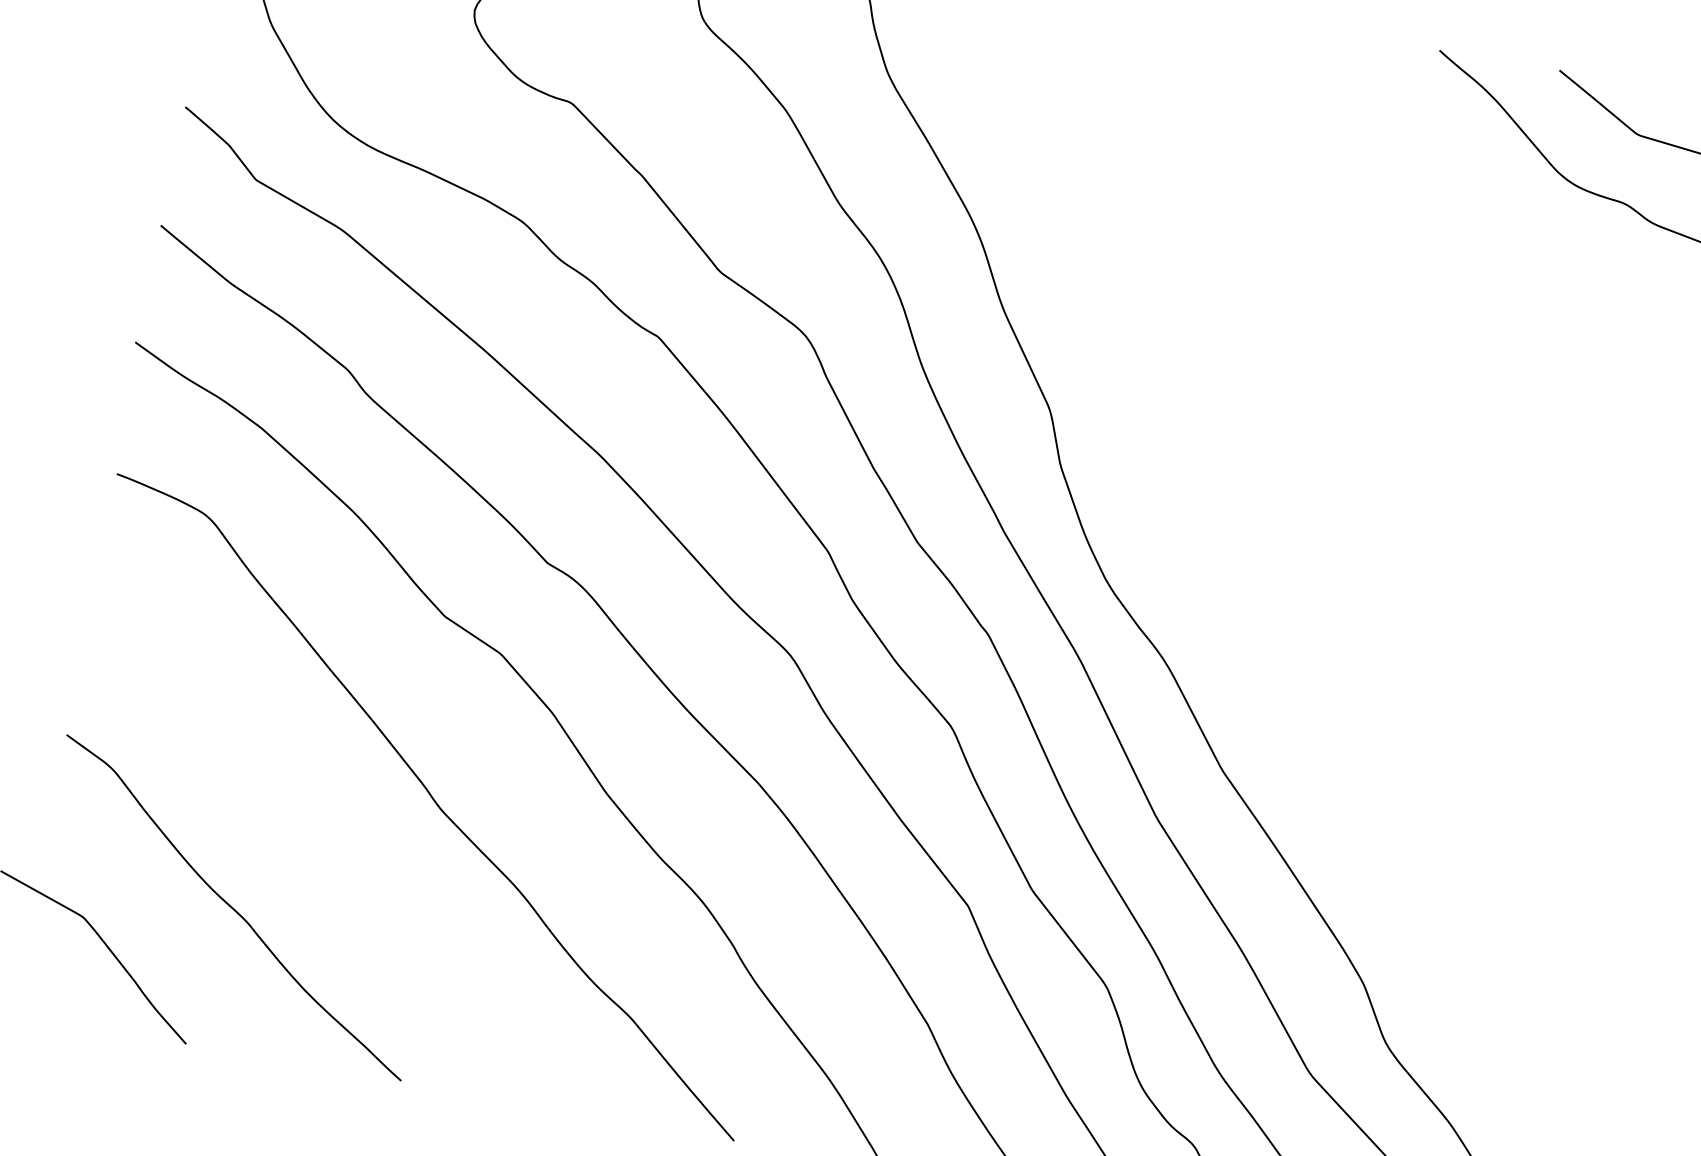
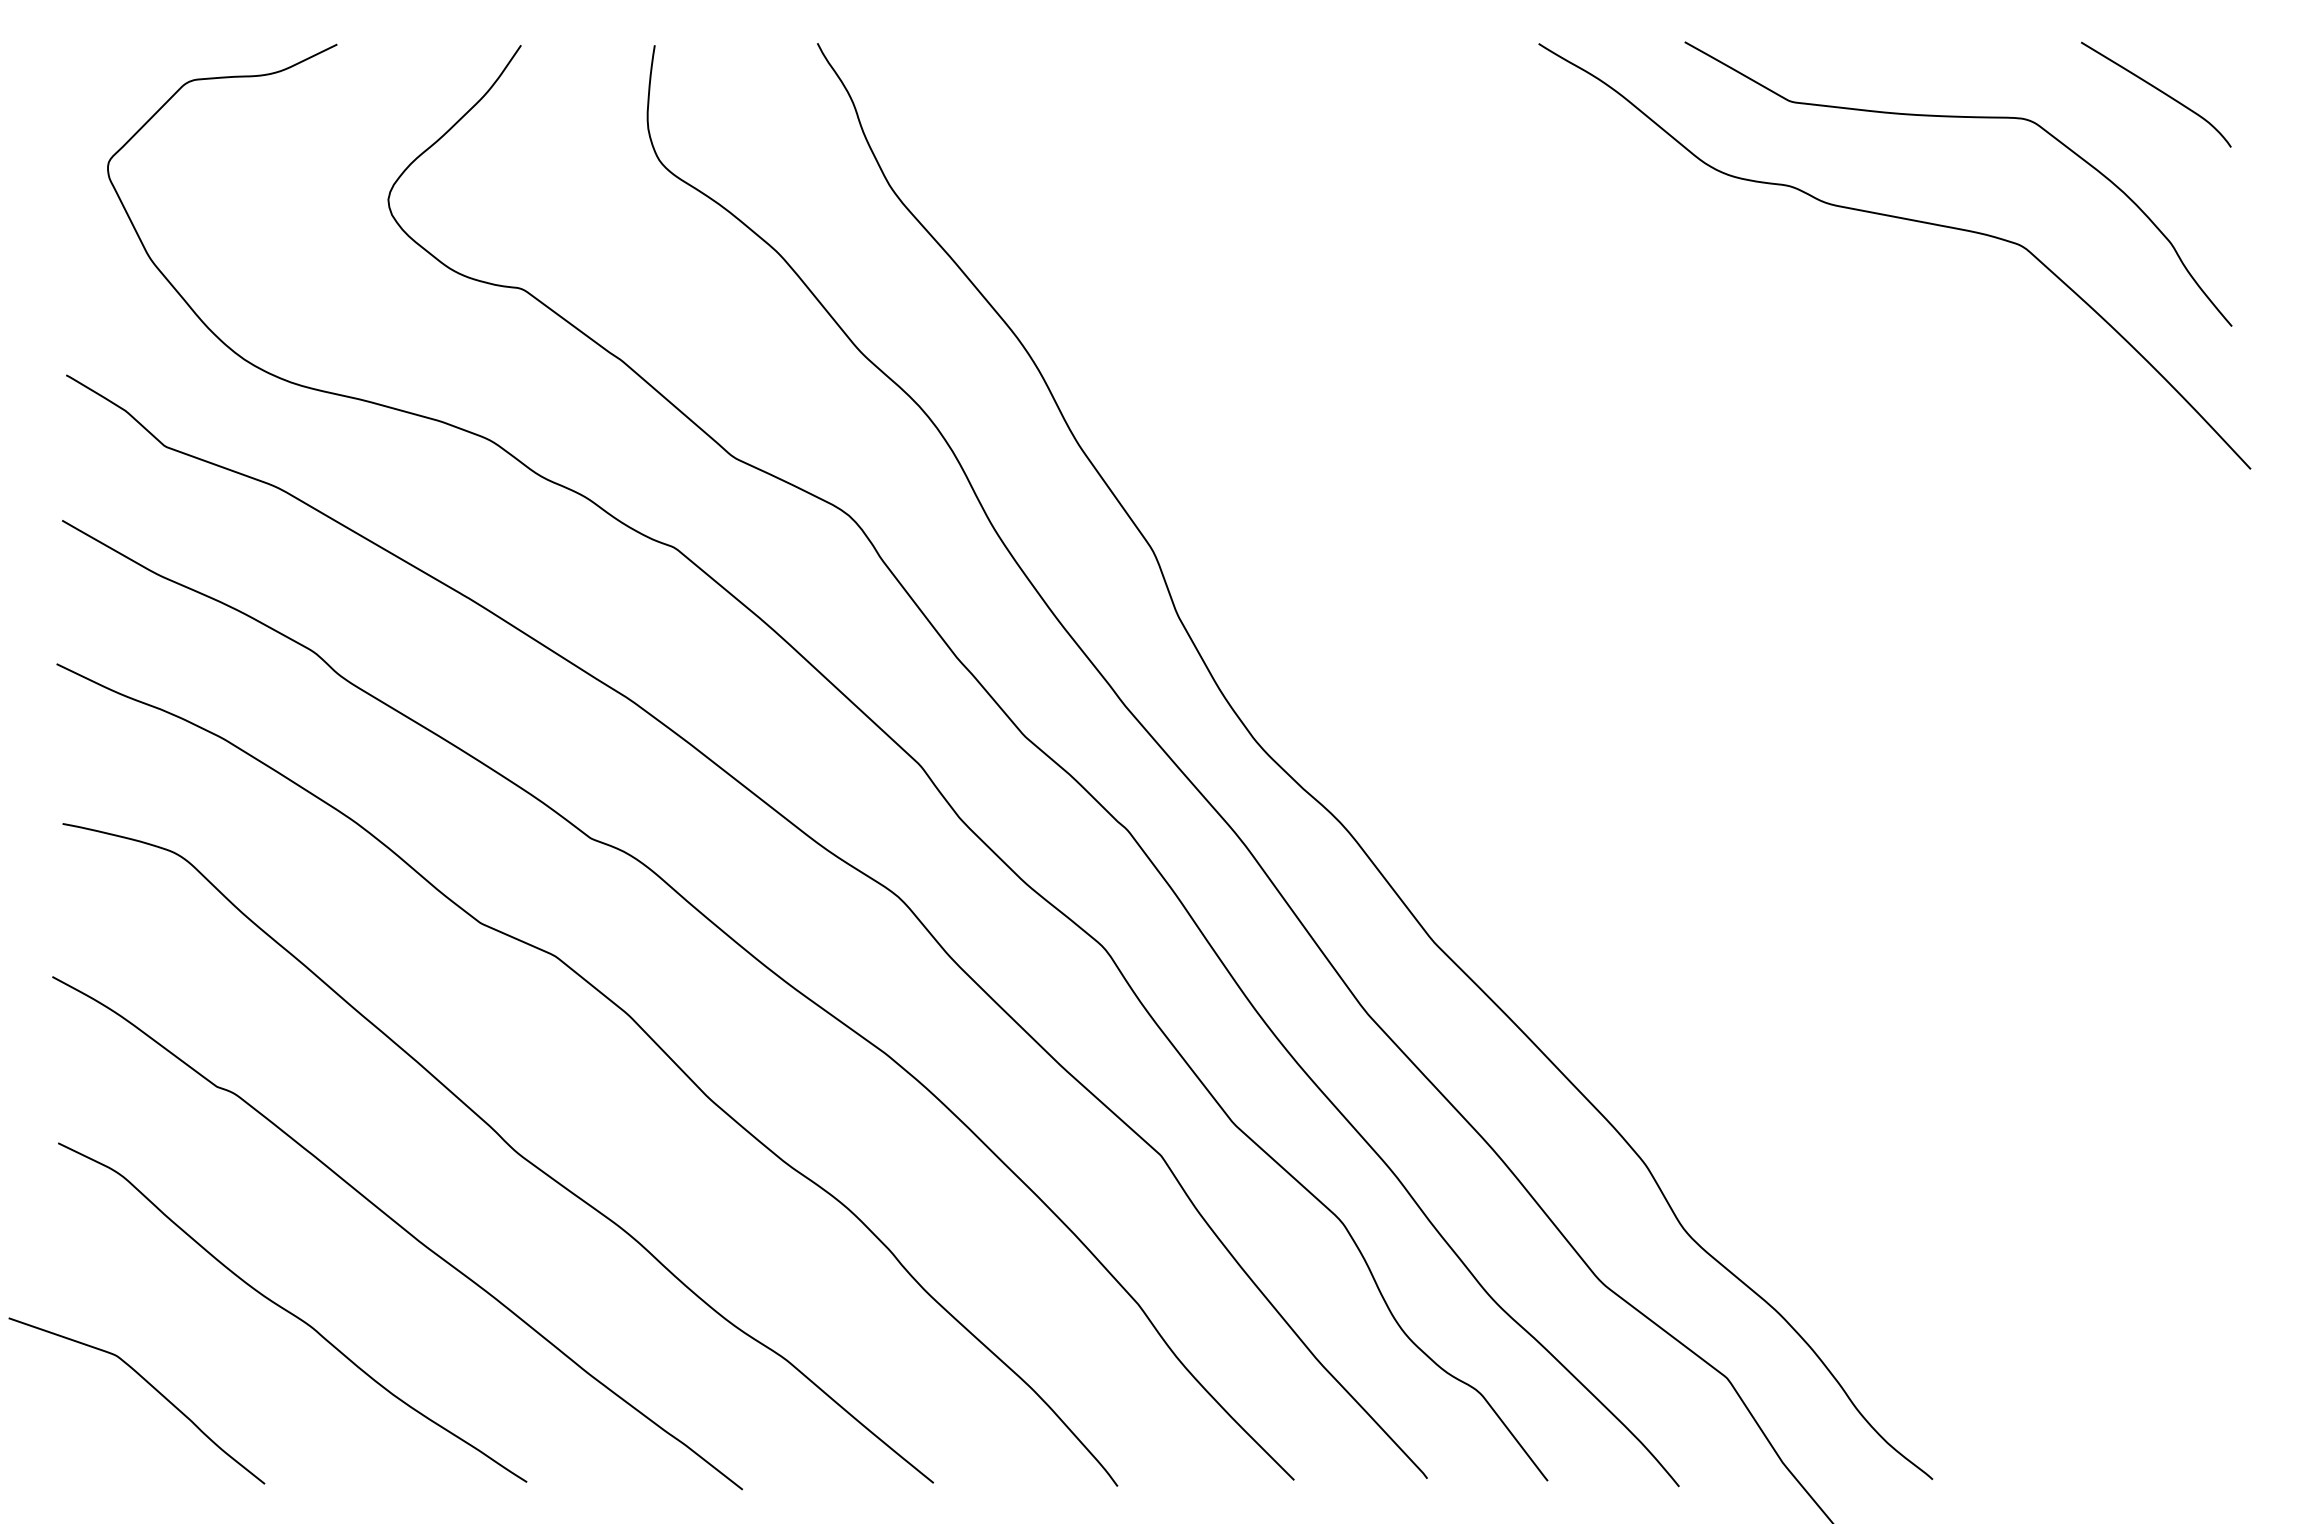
curve: (335, 854) -> (401, 1228), added

